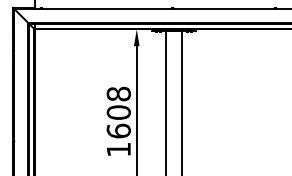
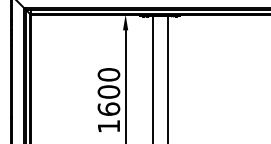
text: (118, 93) -> (108, 74), 1608 -> 1600

